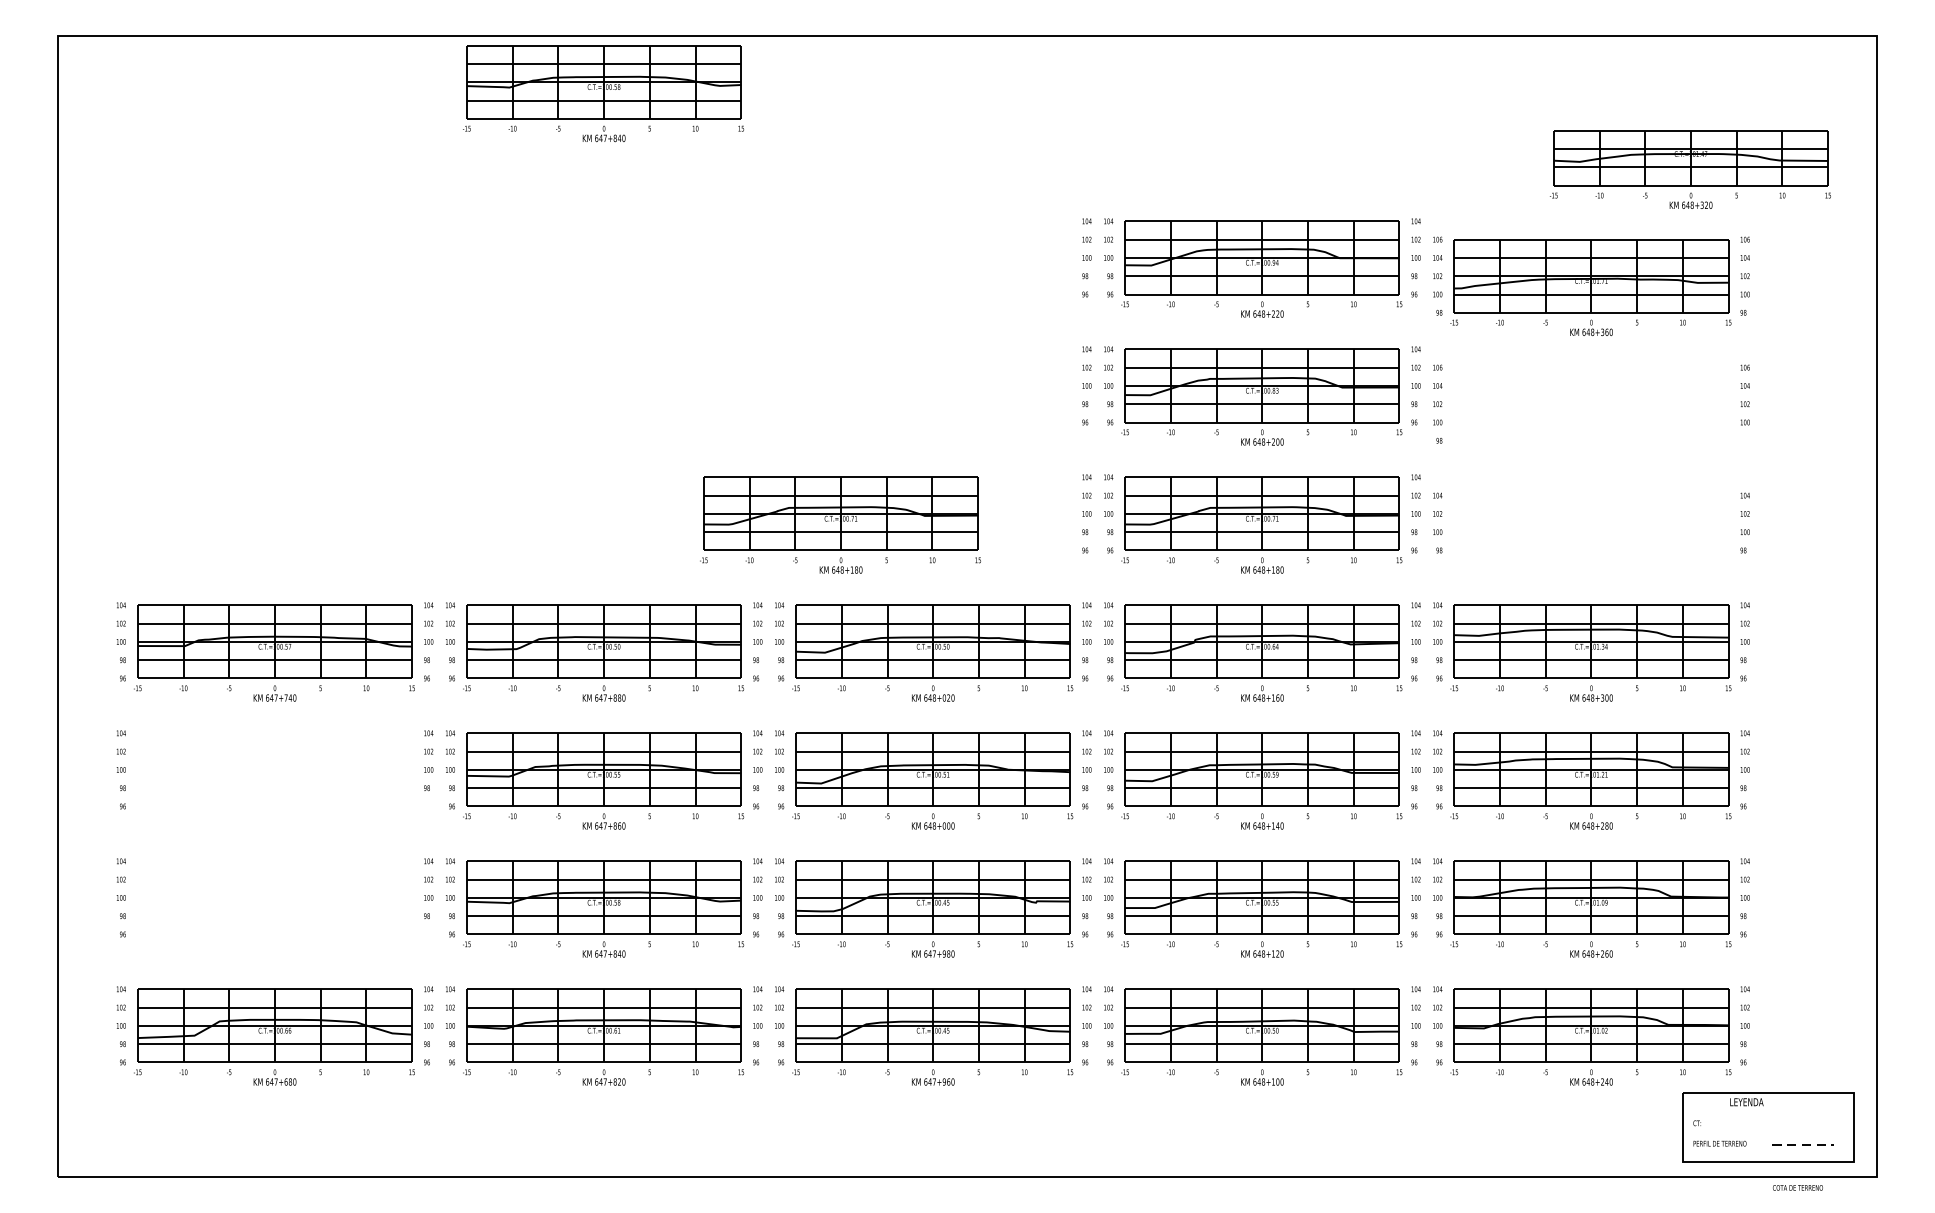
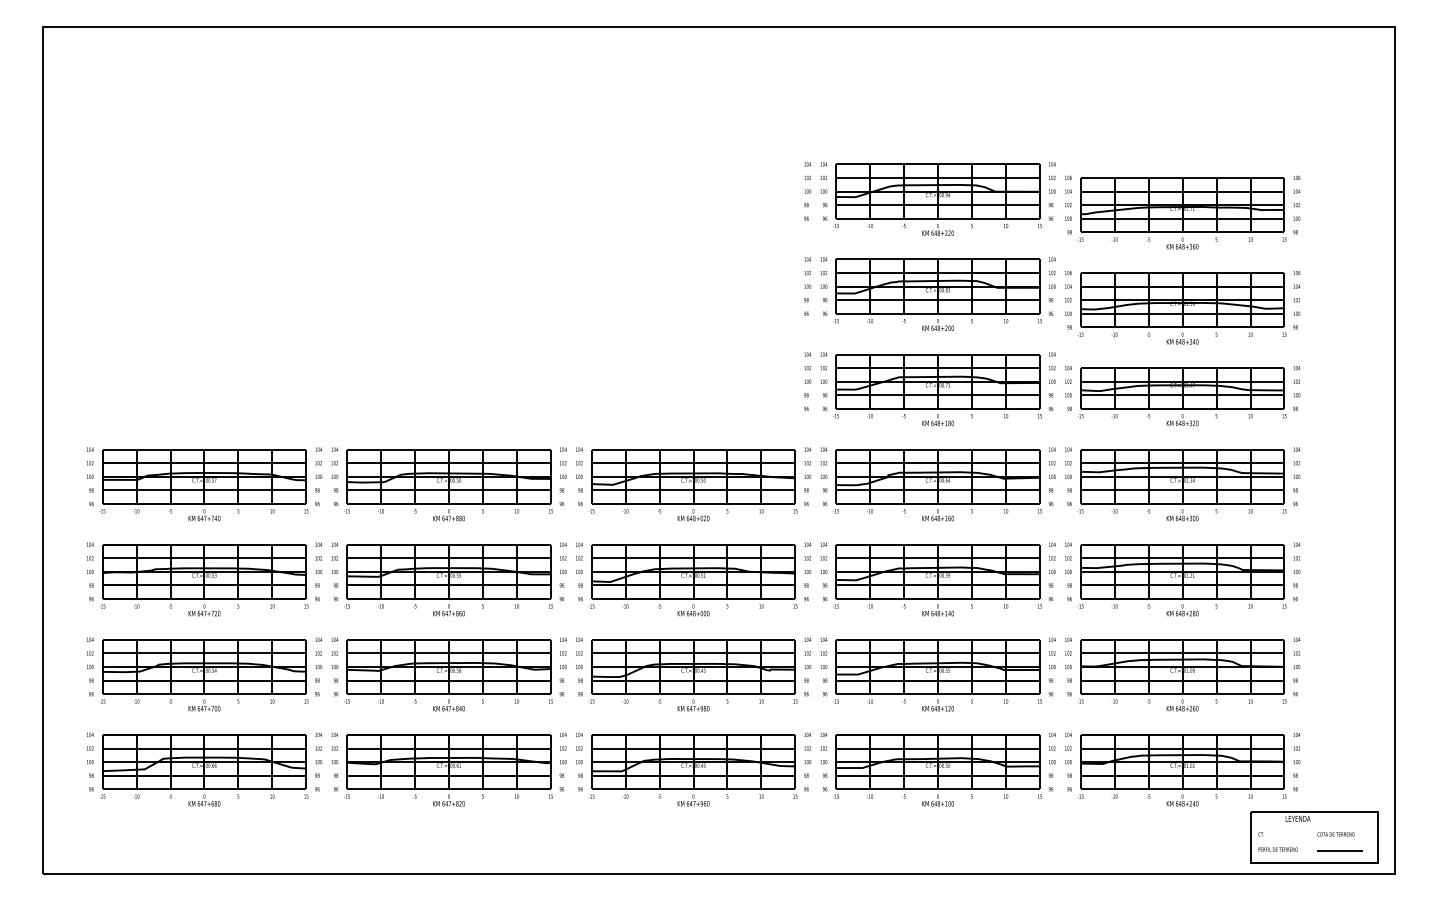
part: (603, 93) -> (448, 69), removed
part: (1689, 169) -> (1181, 396), moved
part: (1598, 415) -> (1187, 308), added
part: (840, 525) -> (624, 390), removed
part: (281, 781) -> (209, 580), added
part: (281, 909) -> (209, 675), added
line: (1803, 1144) -> (1340, 850), dashed -> solid
text: (1797, 1187) -> (1335, 834), moved

